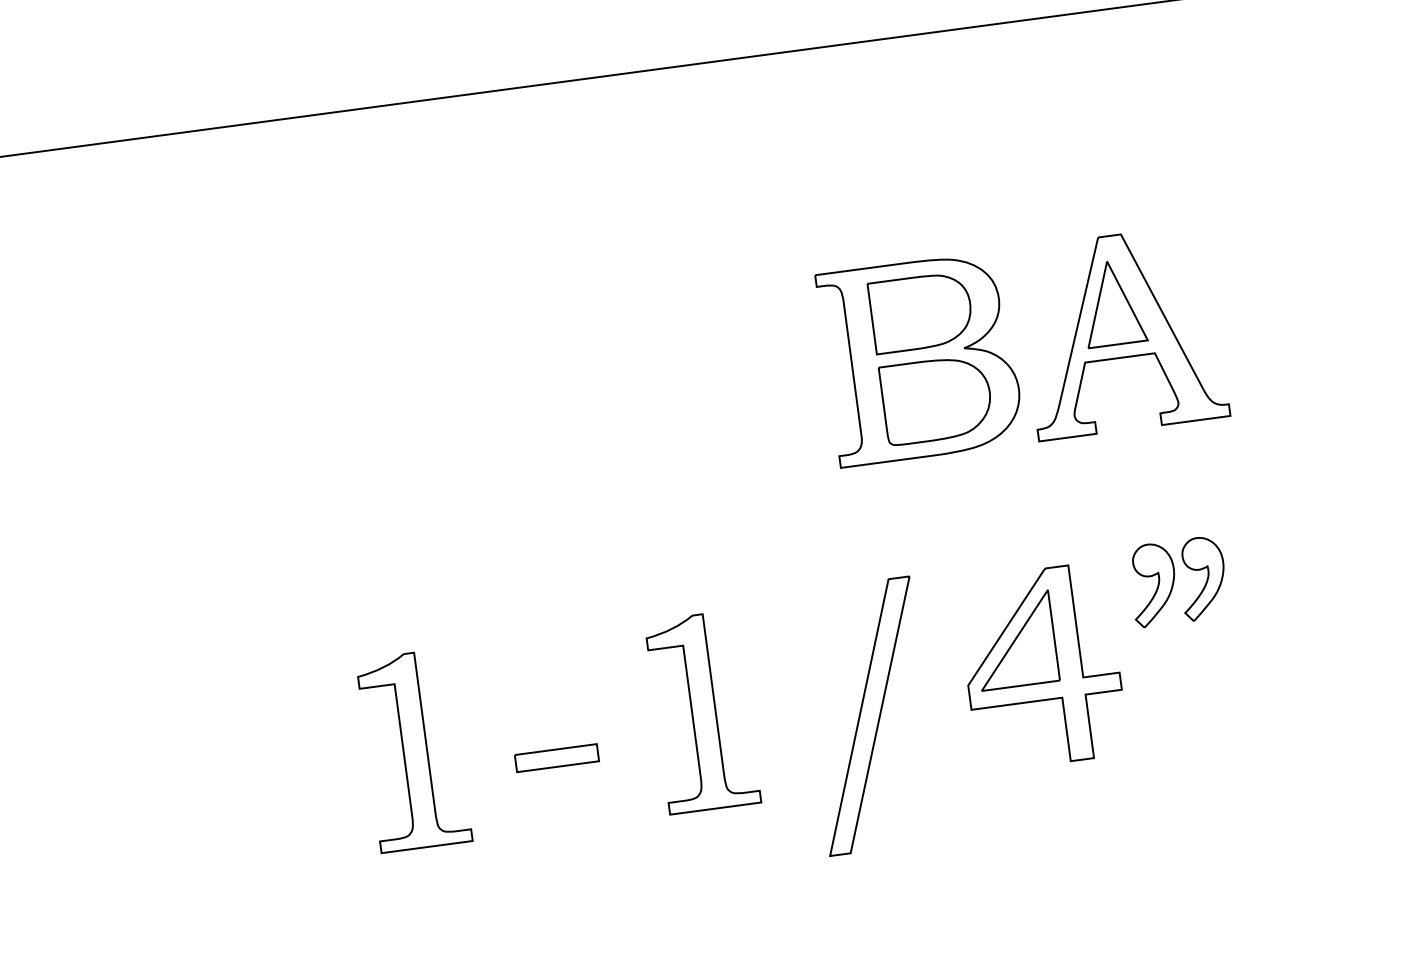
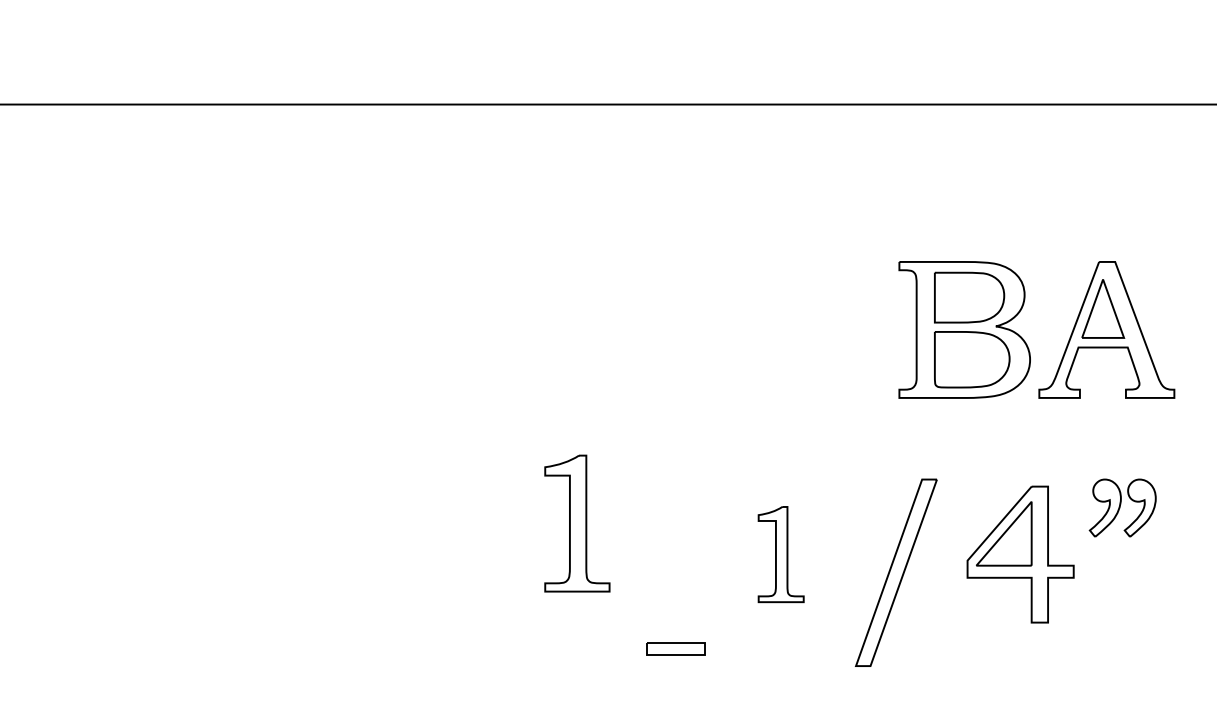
part: (703, 712) -> (781, 554), size x0.7
part: (414, 750) -> (577, 523), moved
part: (556, 757) -> (675, 648), moved

